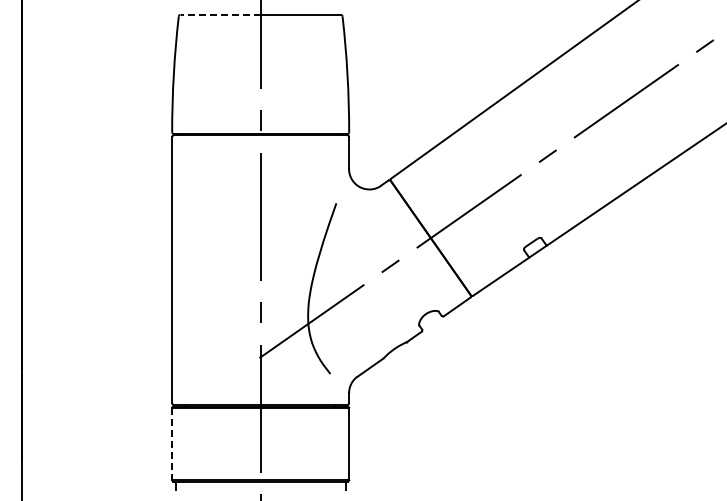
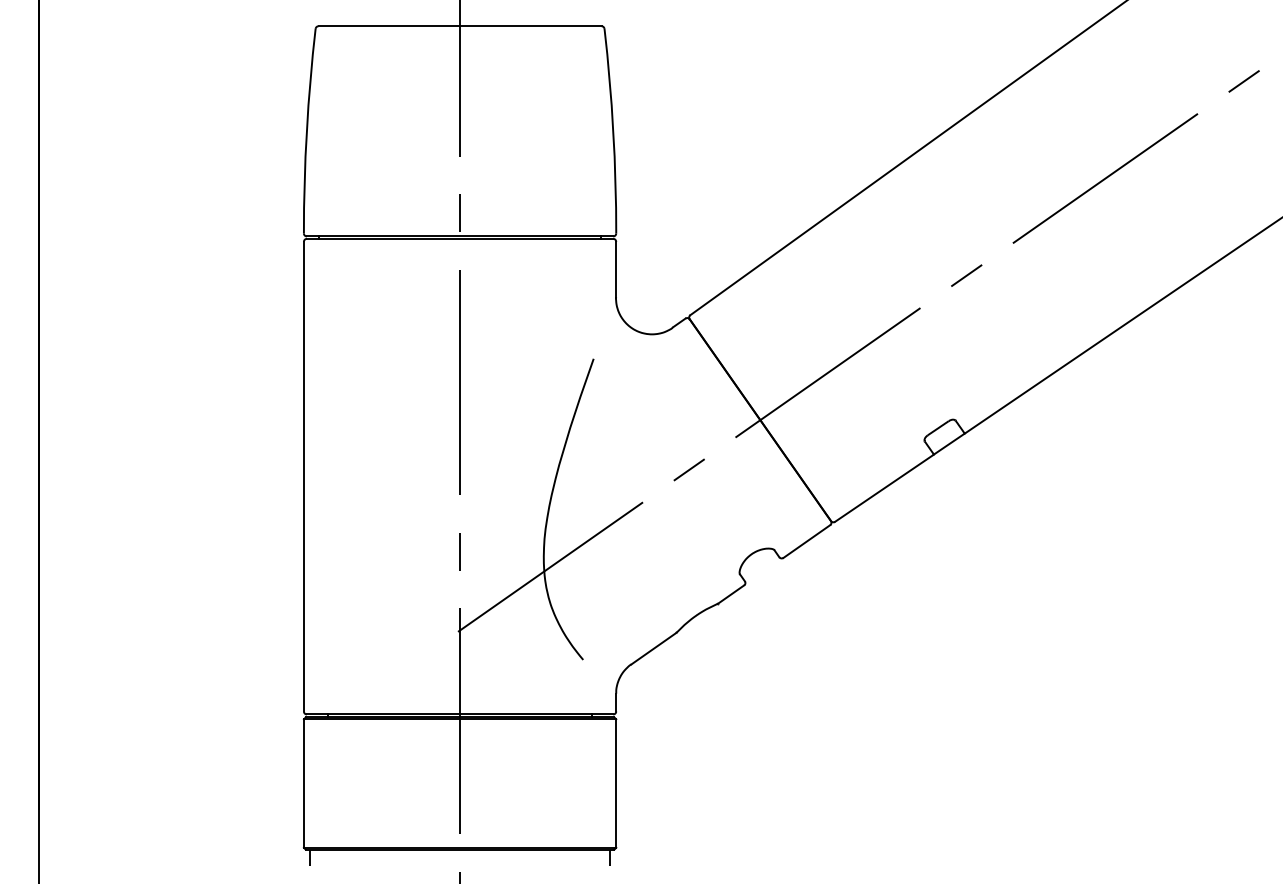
line: (220, 14) -> (389, 25), dashed -> solid
line: (172, 444) -> (304, 784), dashed -> solid

